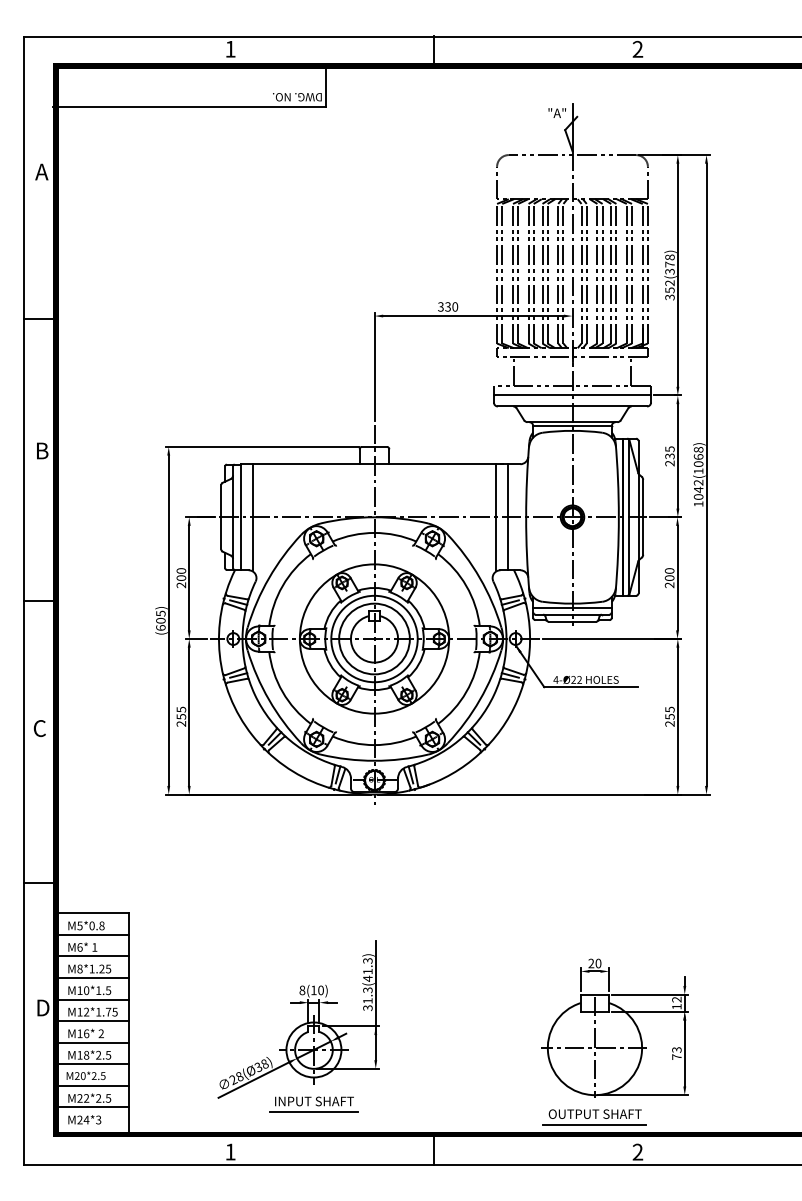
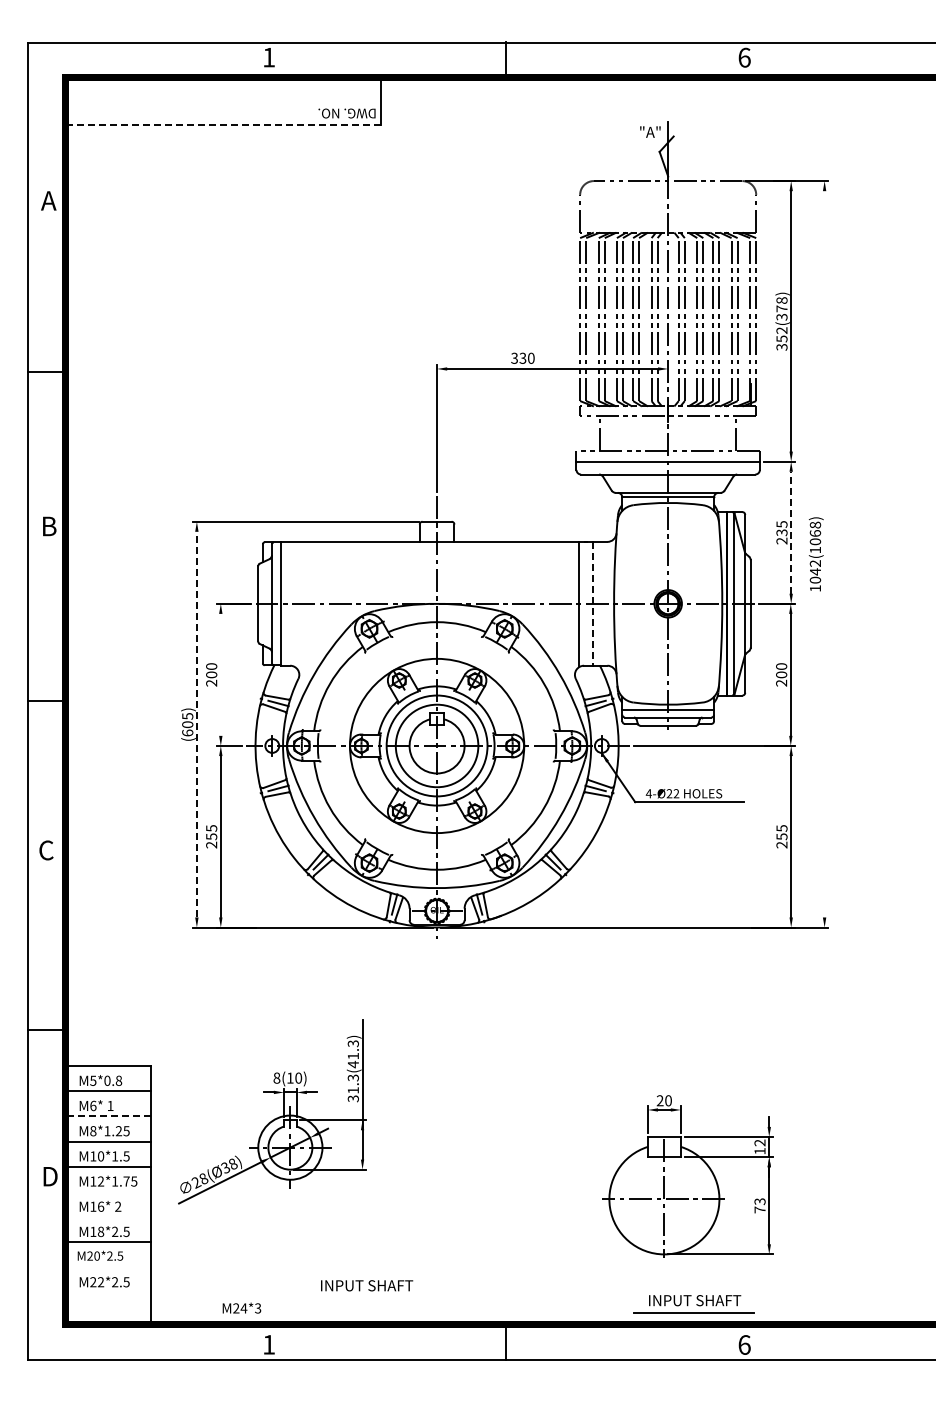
text: (637, 49) -> (744, 57), 2 -> 6
line: (189, 106) -> (221, 124), solid -> dashed
line: (678, 456) -> (791, 532), solid -> dashed
line: (706, 474) -> (824, 554), removed
line: (252, 516) -> (294, 603), removed
line: (507, 516) -> (592, 603), solid -> dashed
line: (188, 577) -> (220, 674), removed
line: (168, 620) -> (196, 724), solid -> dashed
line: (92, 956) -> (107, 1116), solid -> dashed
line: (92, 1020) -> (107, 1191), removed
part: (302, 1024) -> (276, 1117), moved
part: (614, 1028) -> (687, 1176), moved
line: (92, 1042) -> (107, 1217), removed
line: (92, 1085) -> (107, 1267), removed
line: (92, 1107) -> (107, 1292), removed
line: (314, 1111) -> (366, 1297), removed
text: (595, 1114) -> (694, 1300), OUTPUT SHAFT -> INPUT SHAFT
text: (84, 1119) -> (241, 1307), moved
text: (637, 1151) -> (744, 1344), 2 -> 6

